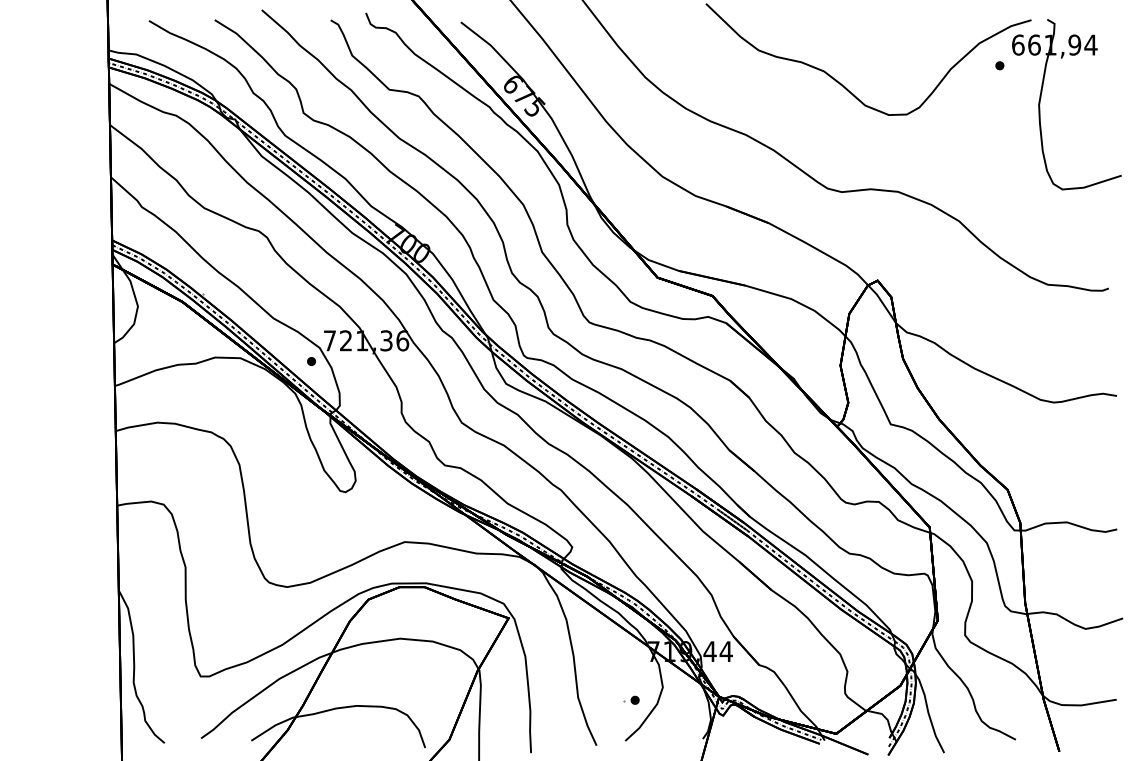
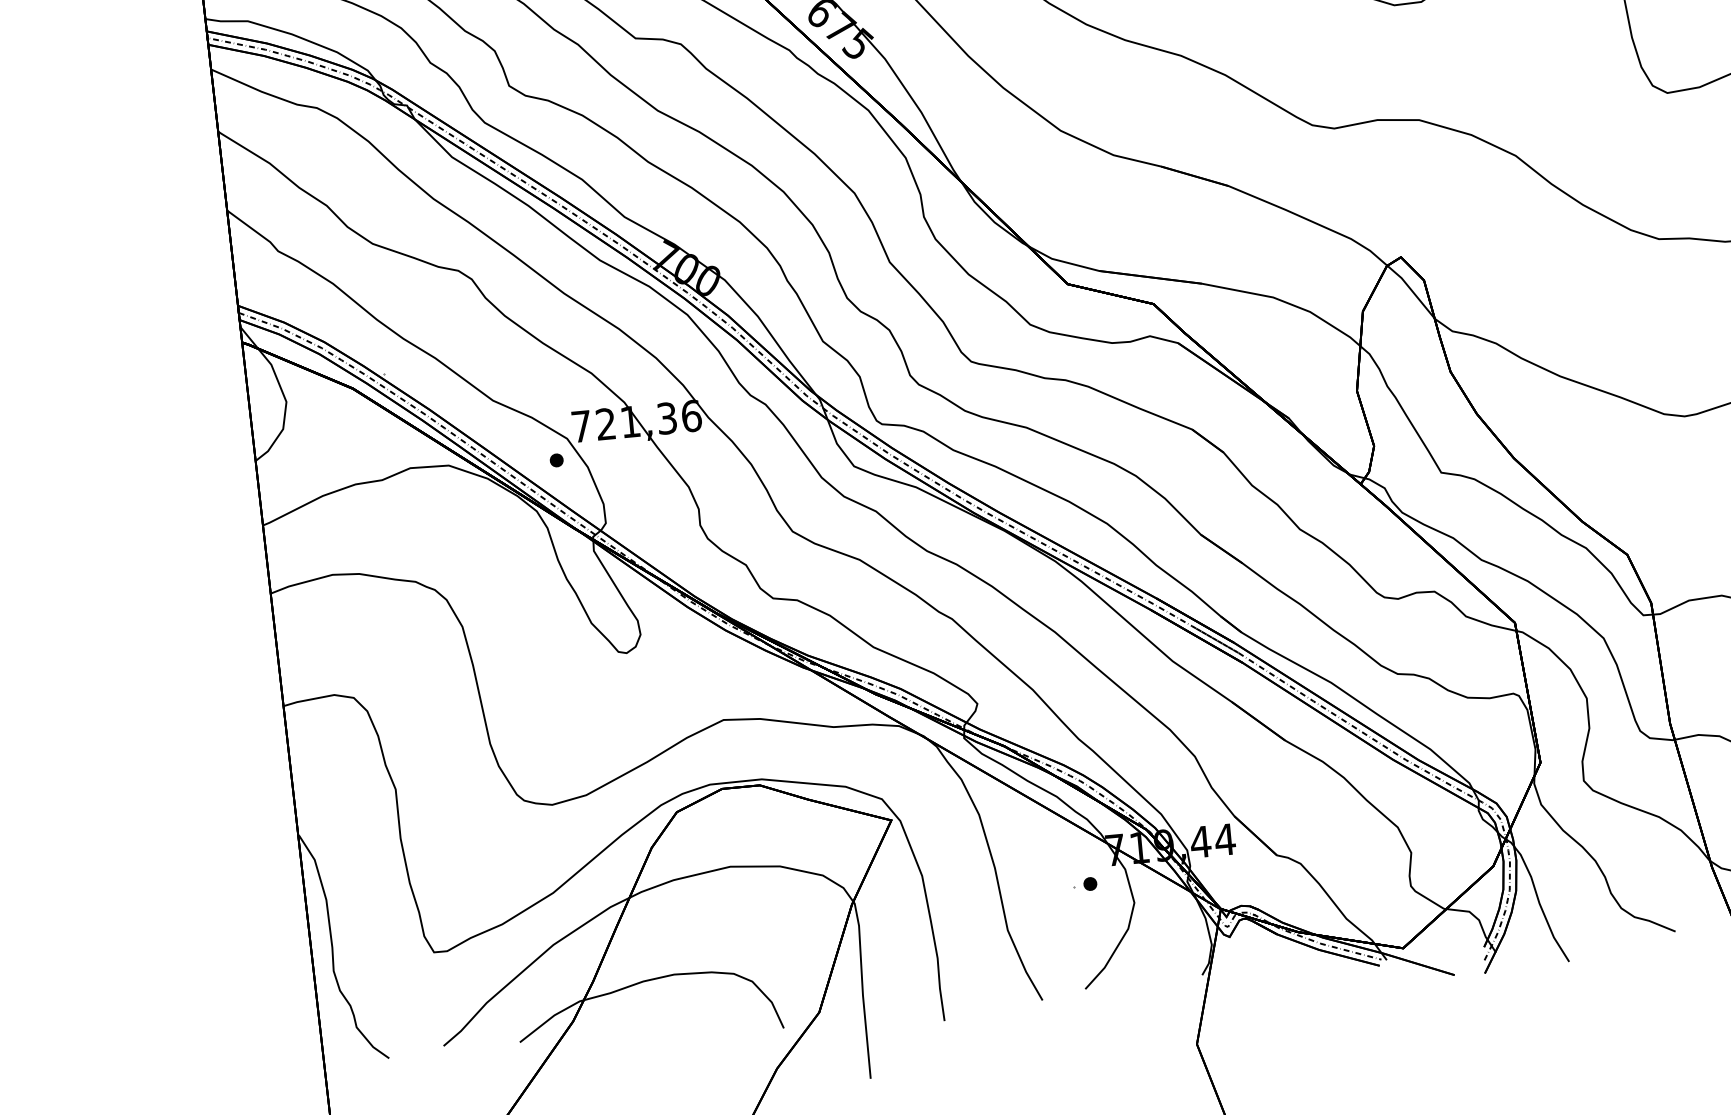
part: (631, 699) -> (1084, 883), moved

